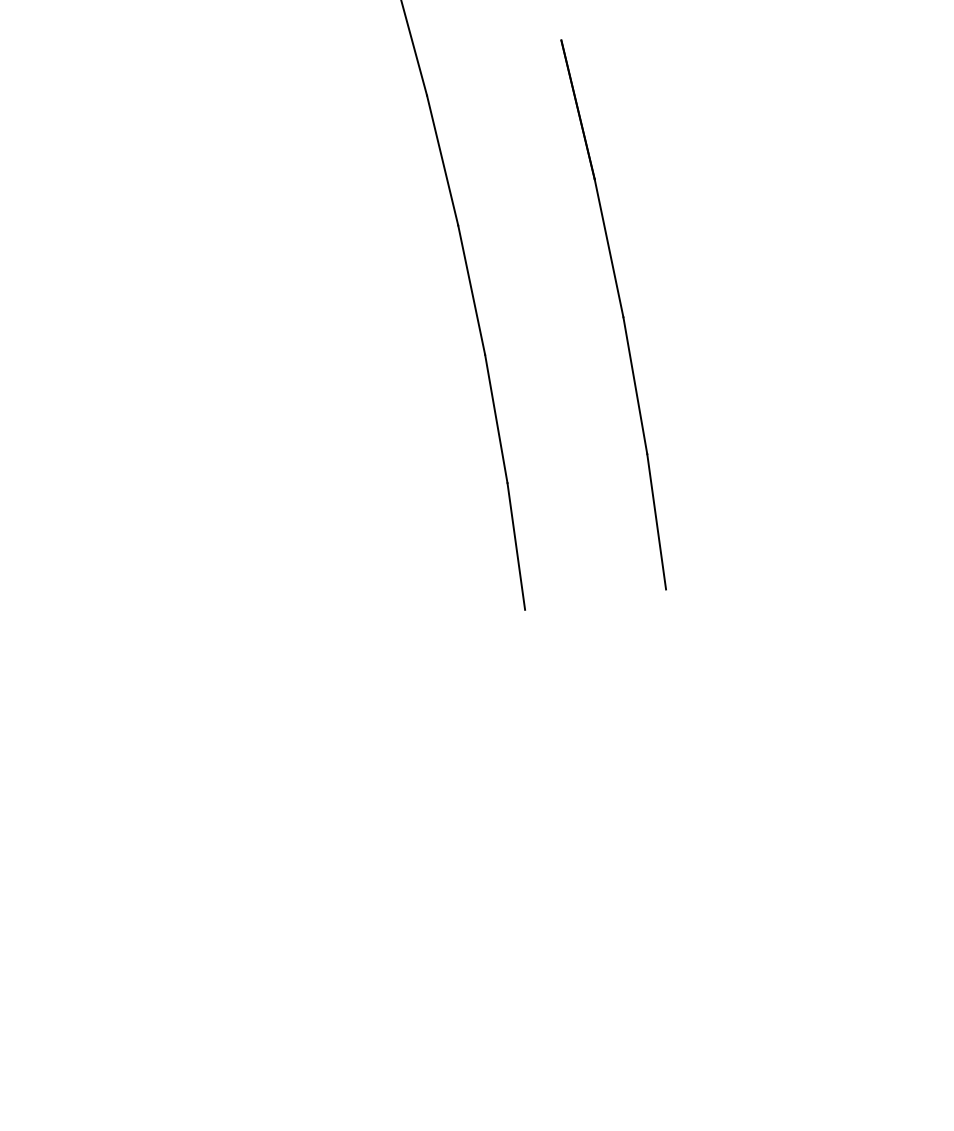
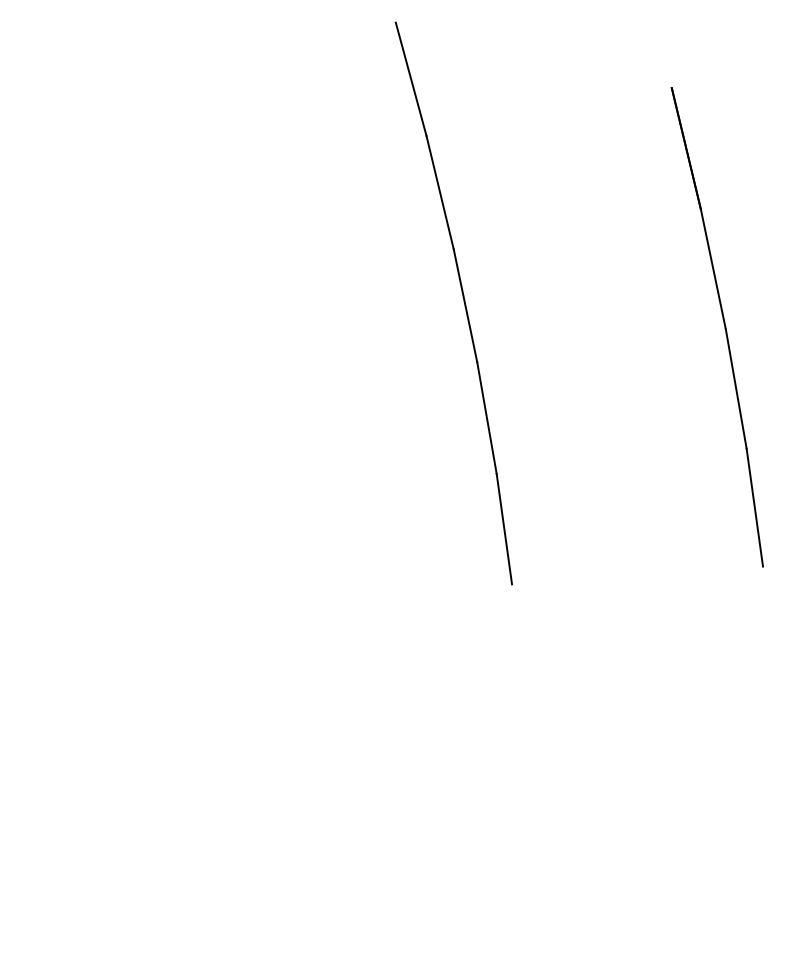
part: (621, 314) -> (724, 326), moved

